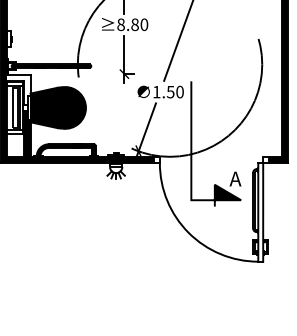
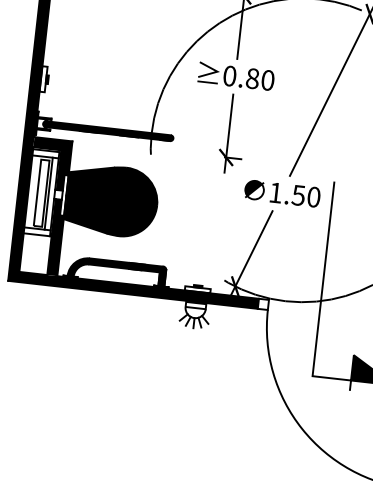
text: (120, 24) -> (228, 75), 8.80 -> 0.80
fill: (18, 89) -> (50, 163), added

